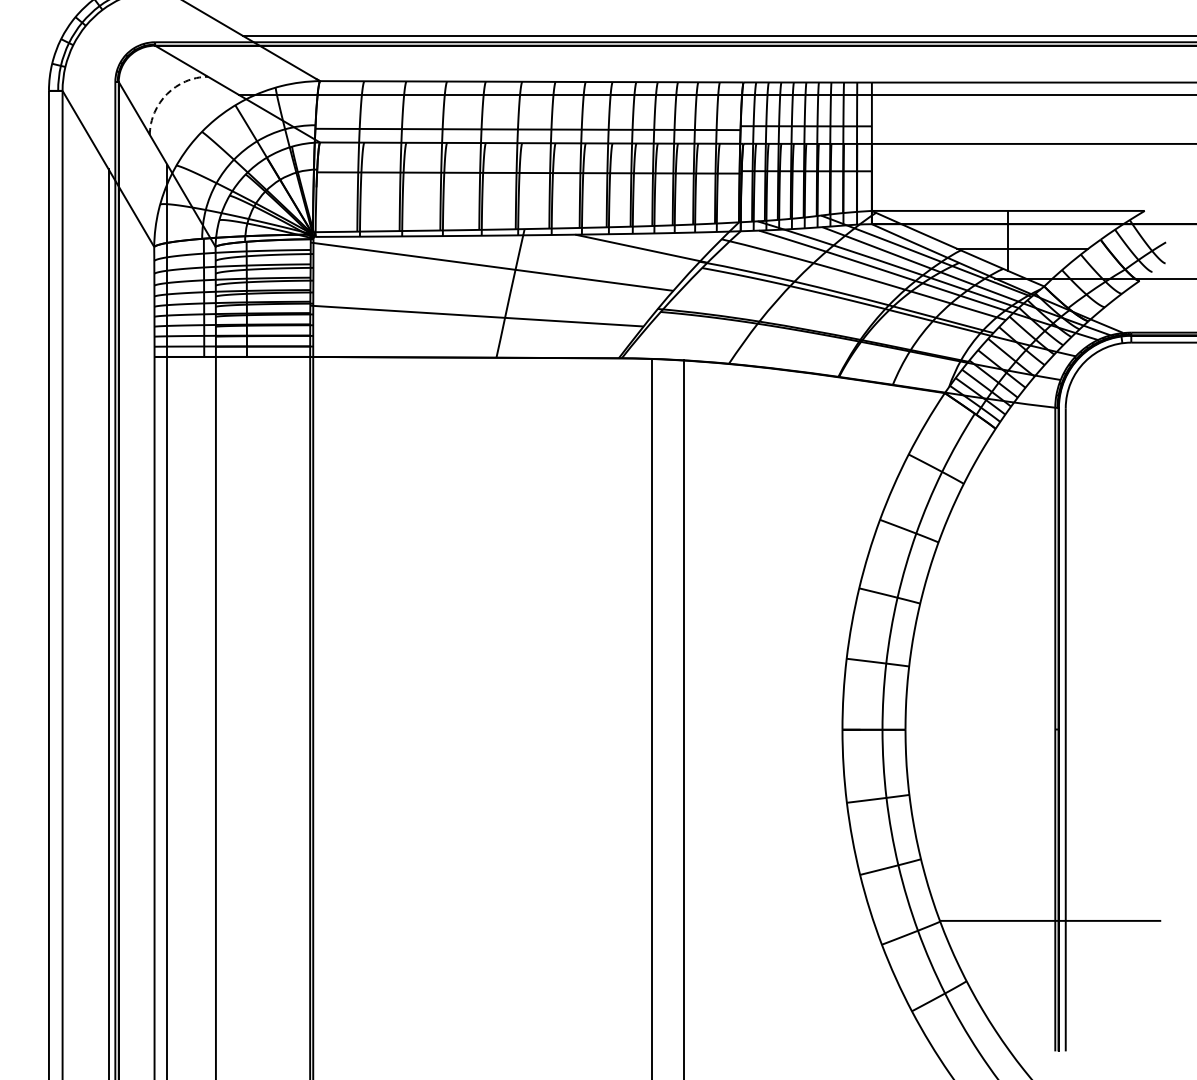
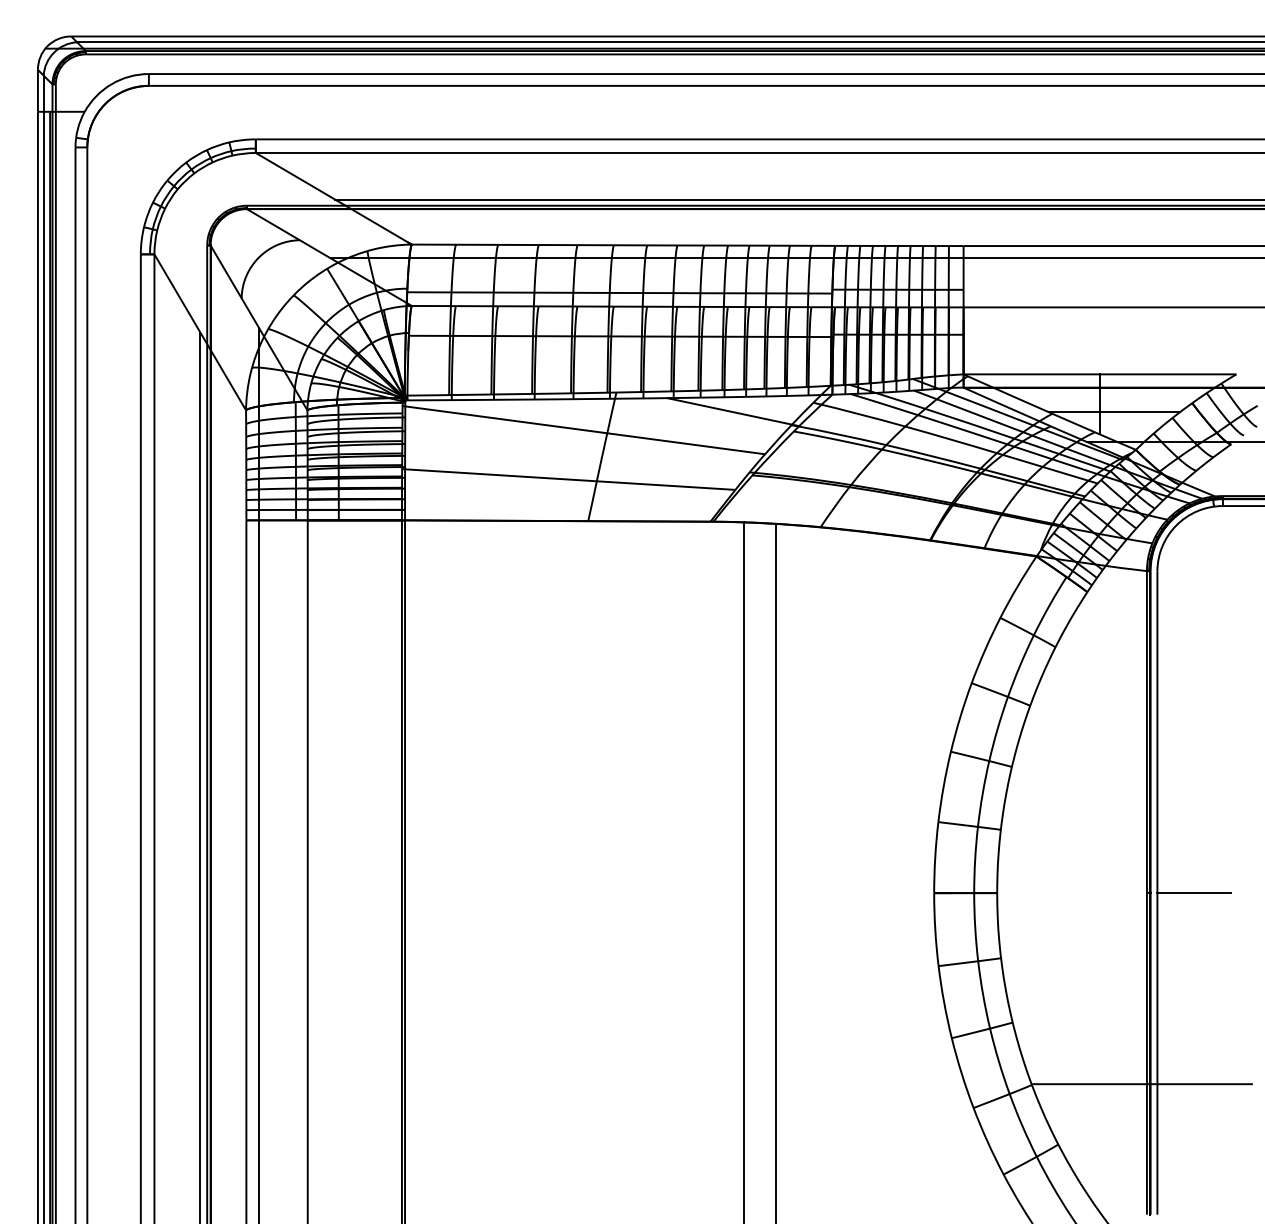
arc: (166, 94) -> (258, 257), dashed -> solid
line: (1102, 730) -> (1194, 893), added

